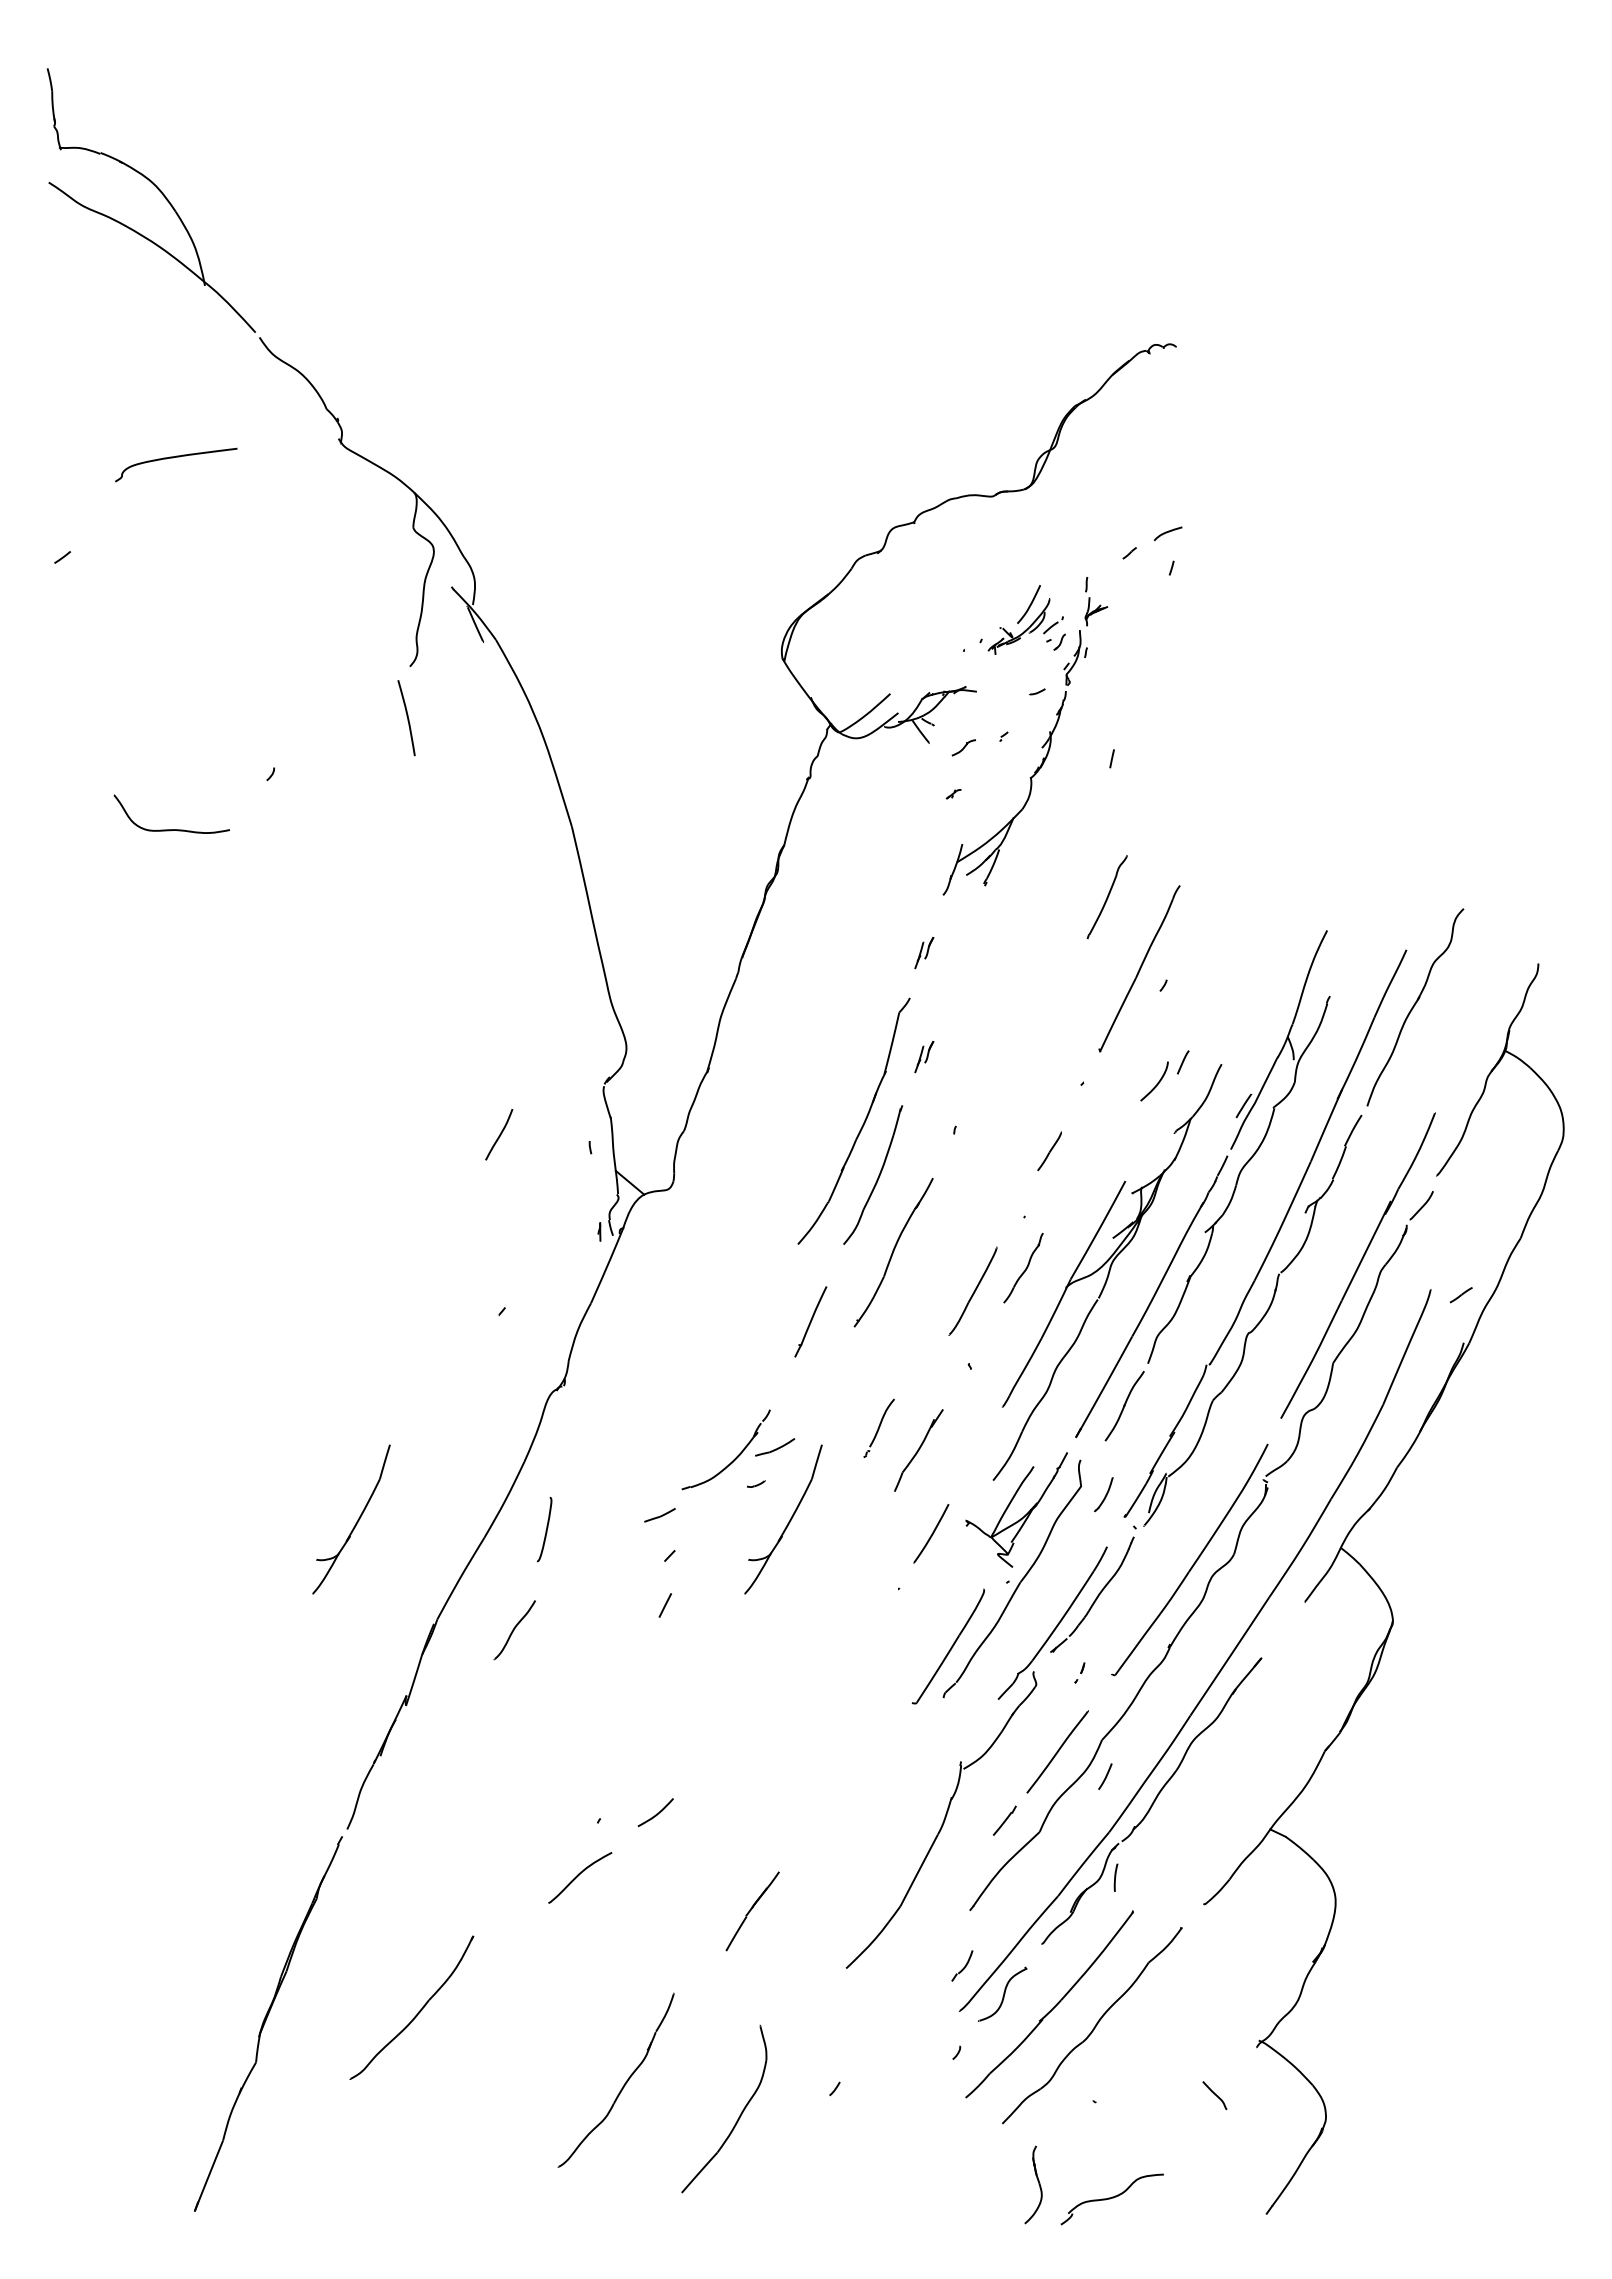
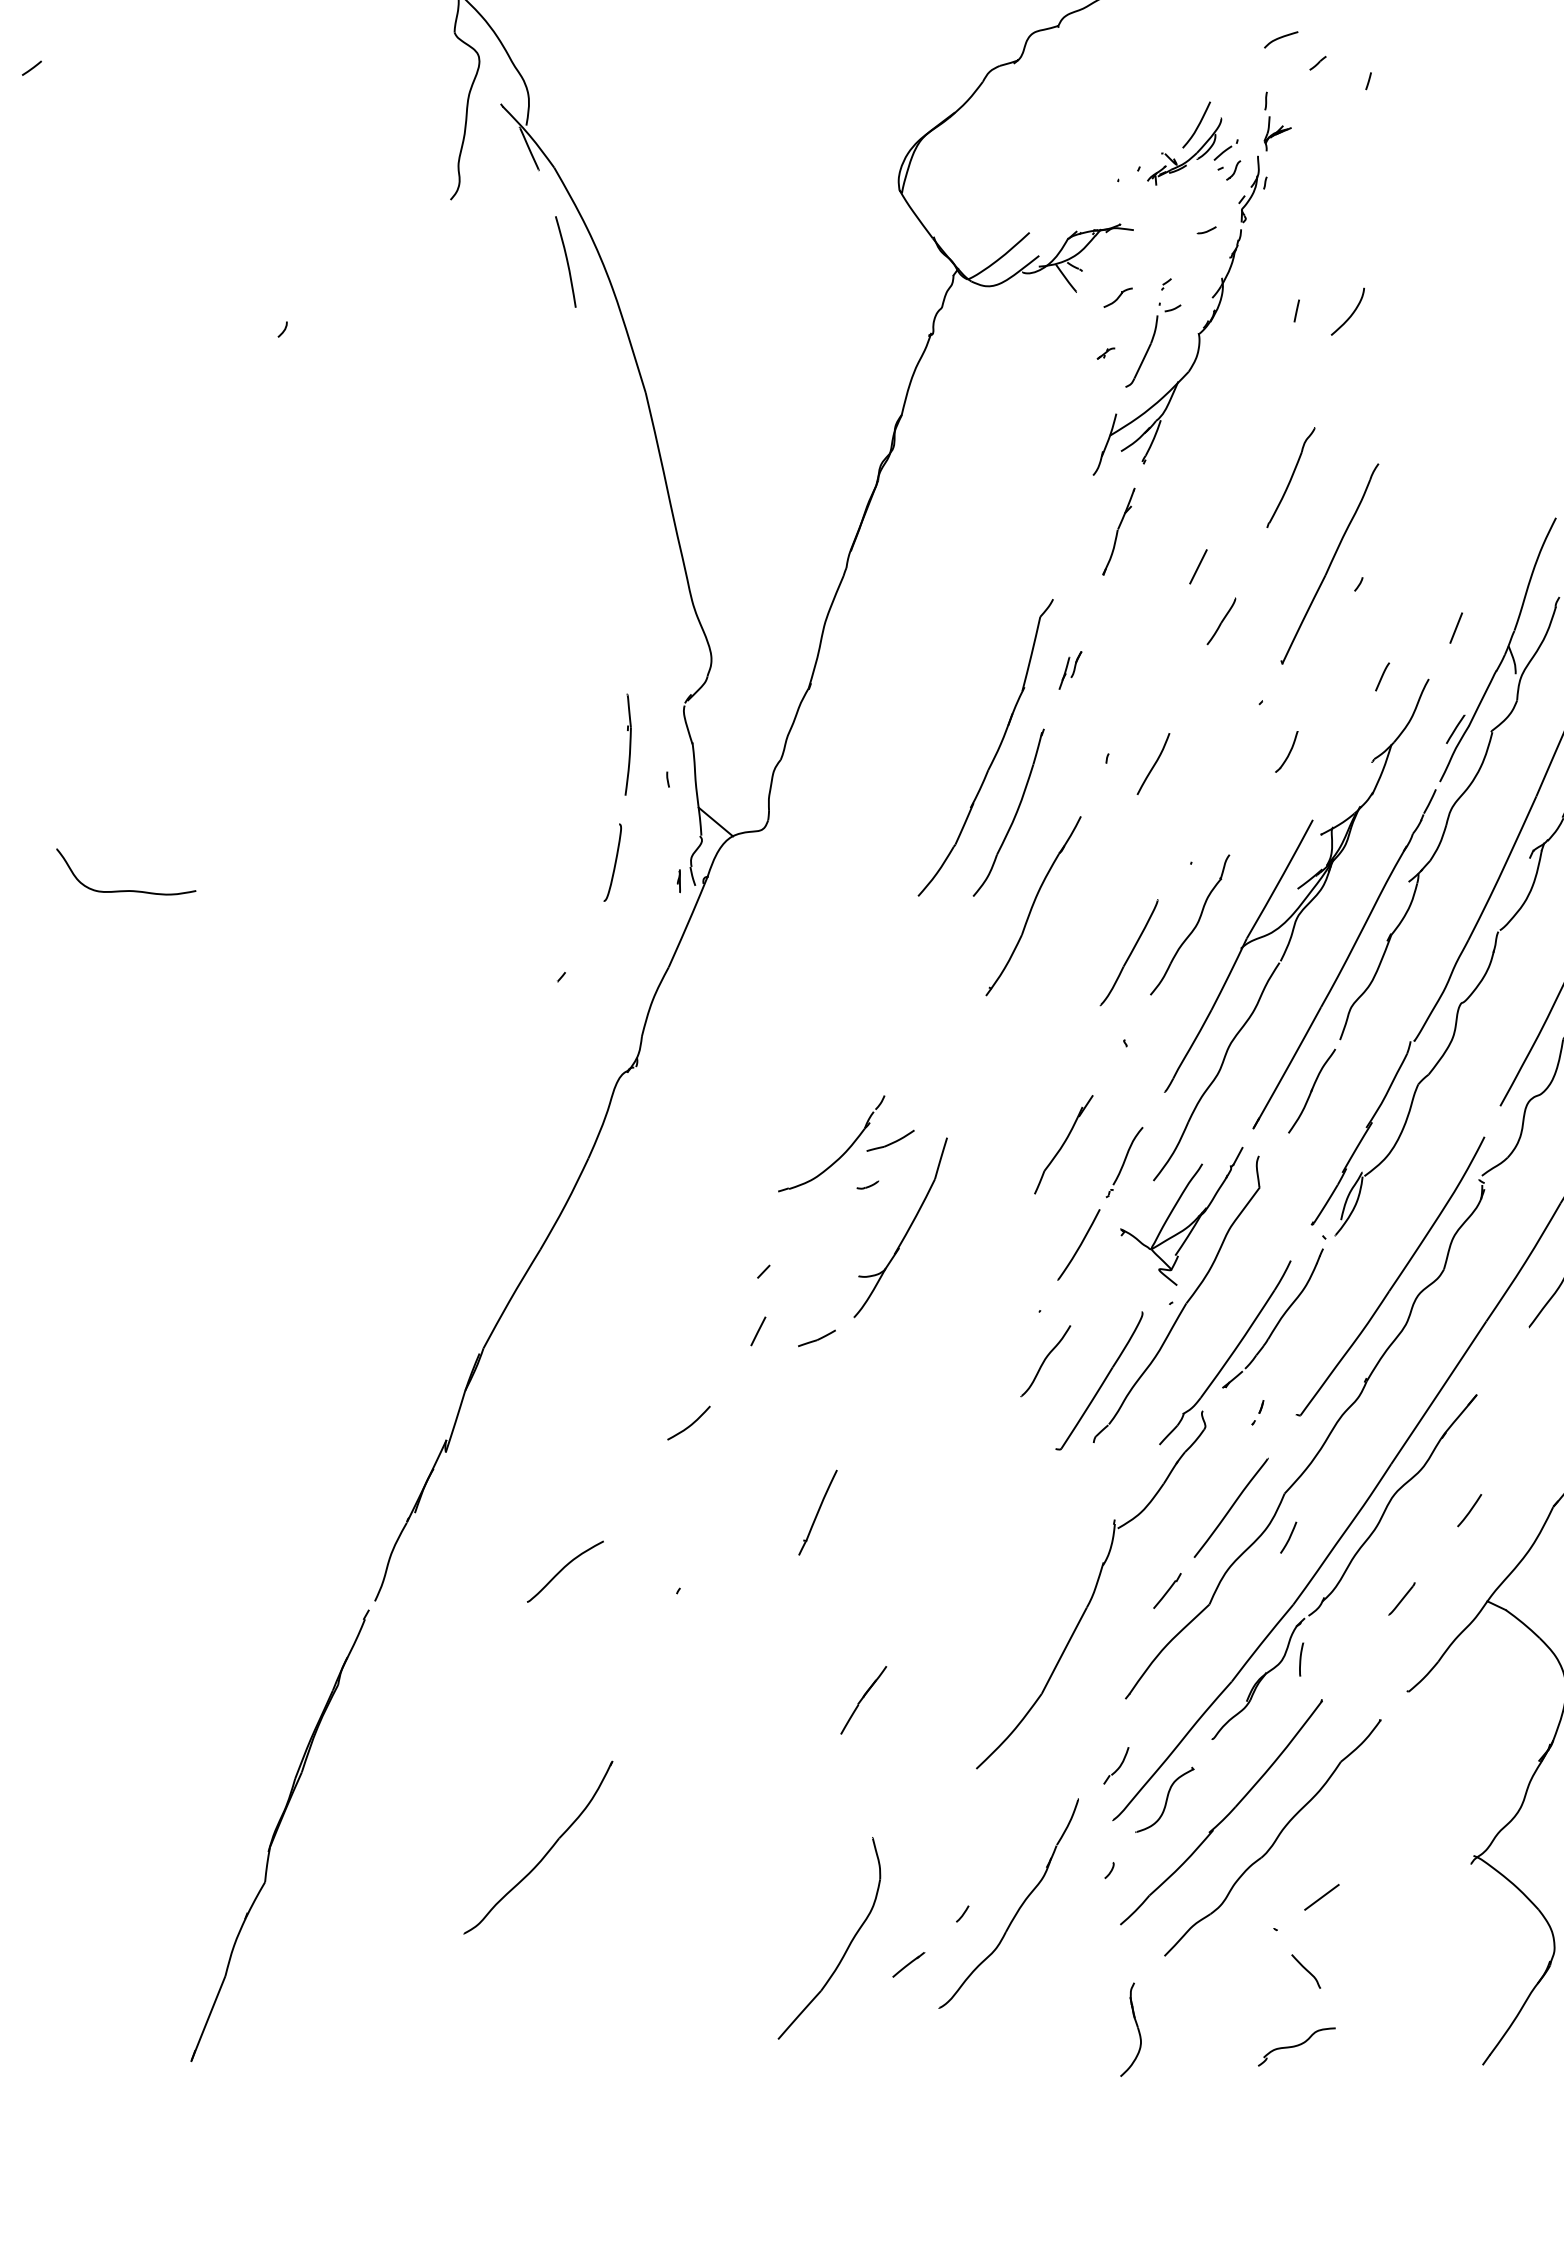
curve: (1167, 532) -> (1280, 38), moved
curve: (407, 718) -> (566, 262), moved
part: (992, 786) -> (1152, 344), added
curve: (171, 829) -> (125, 890), moved
part: (964, 941) -> (1118, 531), added
part: (924, 953) -> (1070, 545), removed
line: (1030, 970) -> (1198, 566), added
line: (1244, 1021) -> (1456, 627), added
curve: (1157, 1082) -> (1351, 313), moved
part: (557, 1118) -> (628, 744), added
curve: (499, 1134) -> (1153, 763), moved
part: (1049, 1151) -> (1221, 621), moved
part: (1023, 1267) -> (1190, 924), size x1.67
part: (810, 1321) -> (817, 1512), moved
part: (878, 1427) -> (1123, 1161), moved
part: (1103, 1494) -> (1286, 751), moved
part: (659, 1515) -> (816, 1338), moved
part: (351, 1519) -> (380, 1227), removed
curve: (545, 1530) -> (613, 863), moved
curve: (514, 1630) -> (1045, 1361), moved
line: (1255, 1753) -> (1469, 1509), added
curve: (656, 1813) -> (689, 1424), moved
line: (1199, 1827) -> (1402, 1598), added
curve: (579, 1875) -> (564, 1568), moved
part: (752, 1911) -> (863, 1700), size x0.71
part: (417, 2012) -> (545, 1853), moved
line: (1132, 2074) -> (1321, 1896), added
part: (624, 2083) -> (1018, 1907), moved
curve: (1214, 2094) -> (1305, 1970), moved
line: (789, 2130) -> (907, 1964), added
part: (1033, 2184) -> (1130, 2029), moved
part: (1111, 2198) -> (1296, 2046), size x0.62

